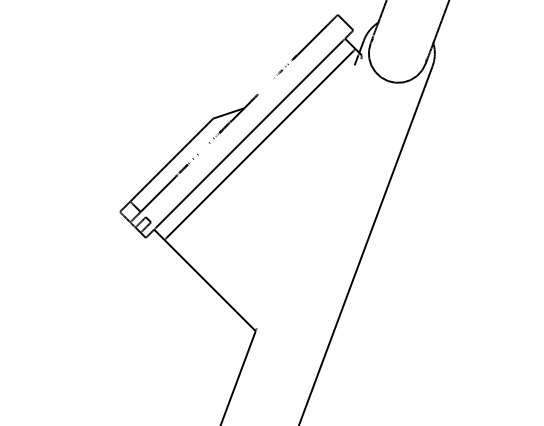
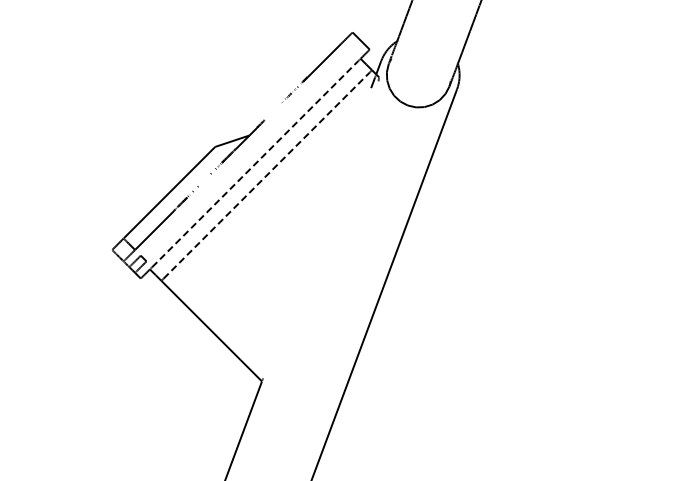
line: (249, 134) -> (255, 164), solid -> dashed
line: (259, 144) -> (266, 175), solid -> dashed

